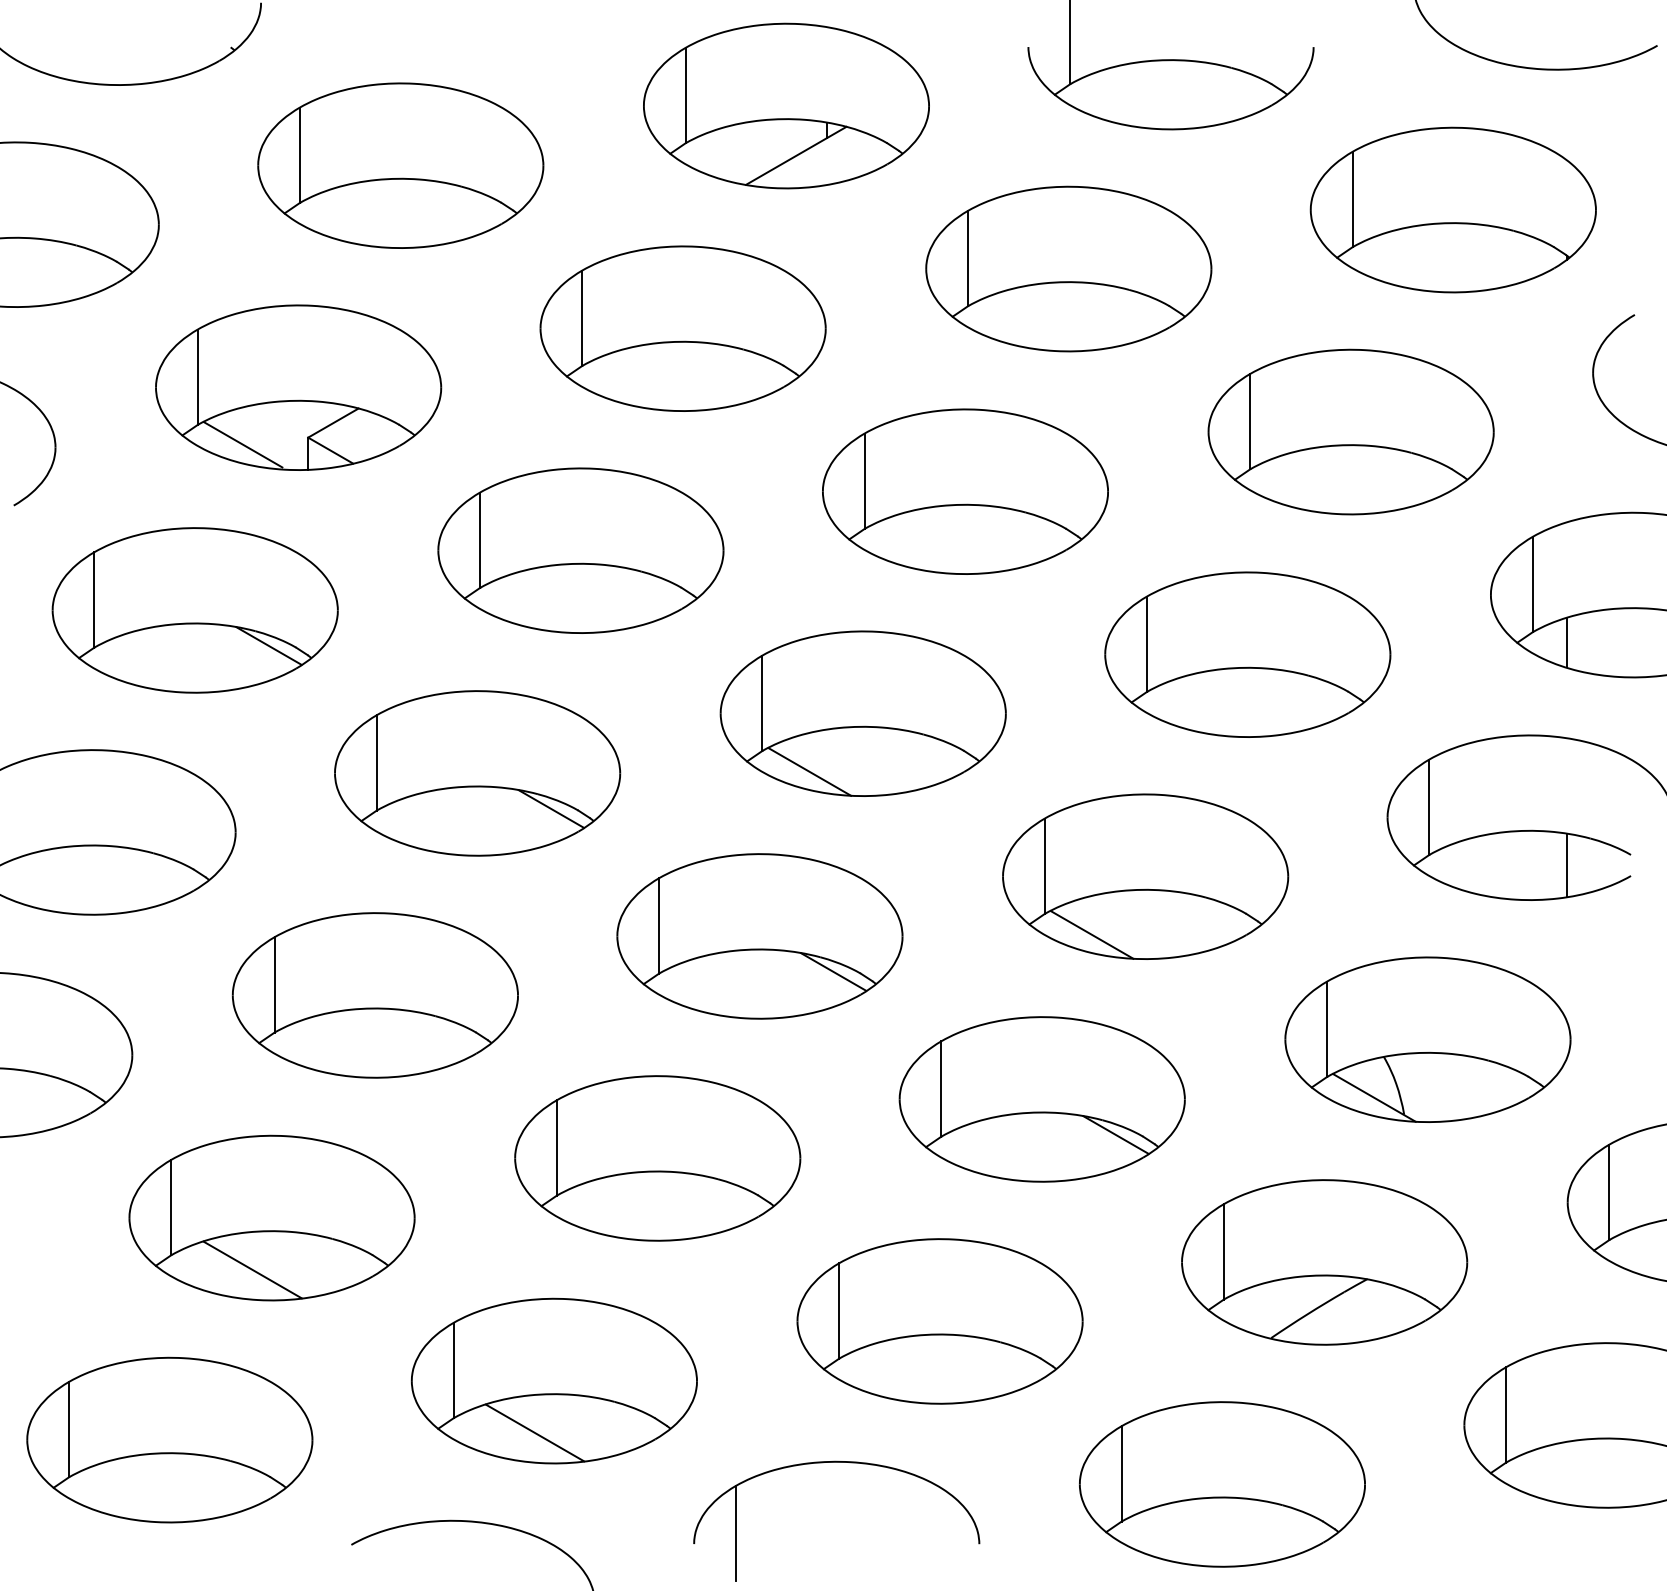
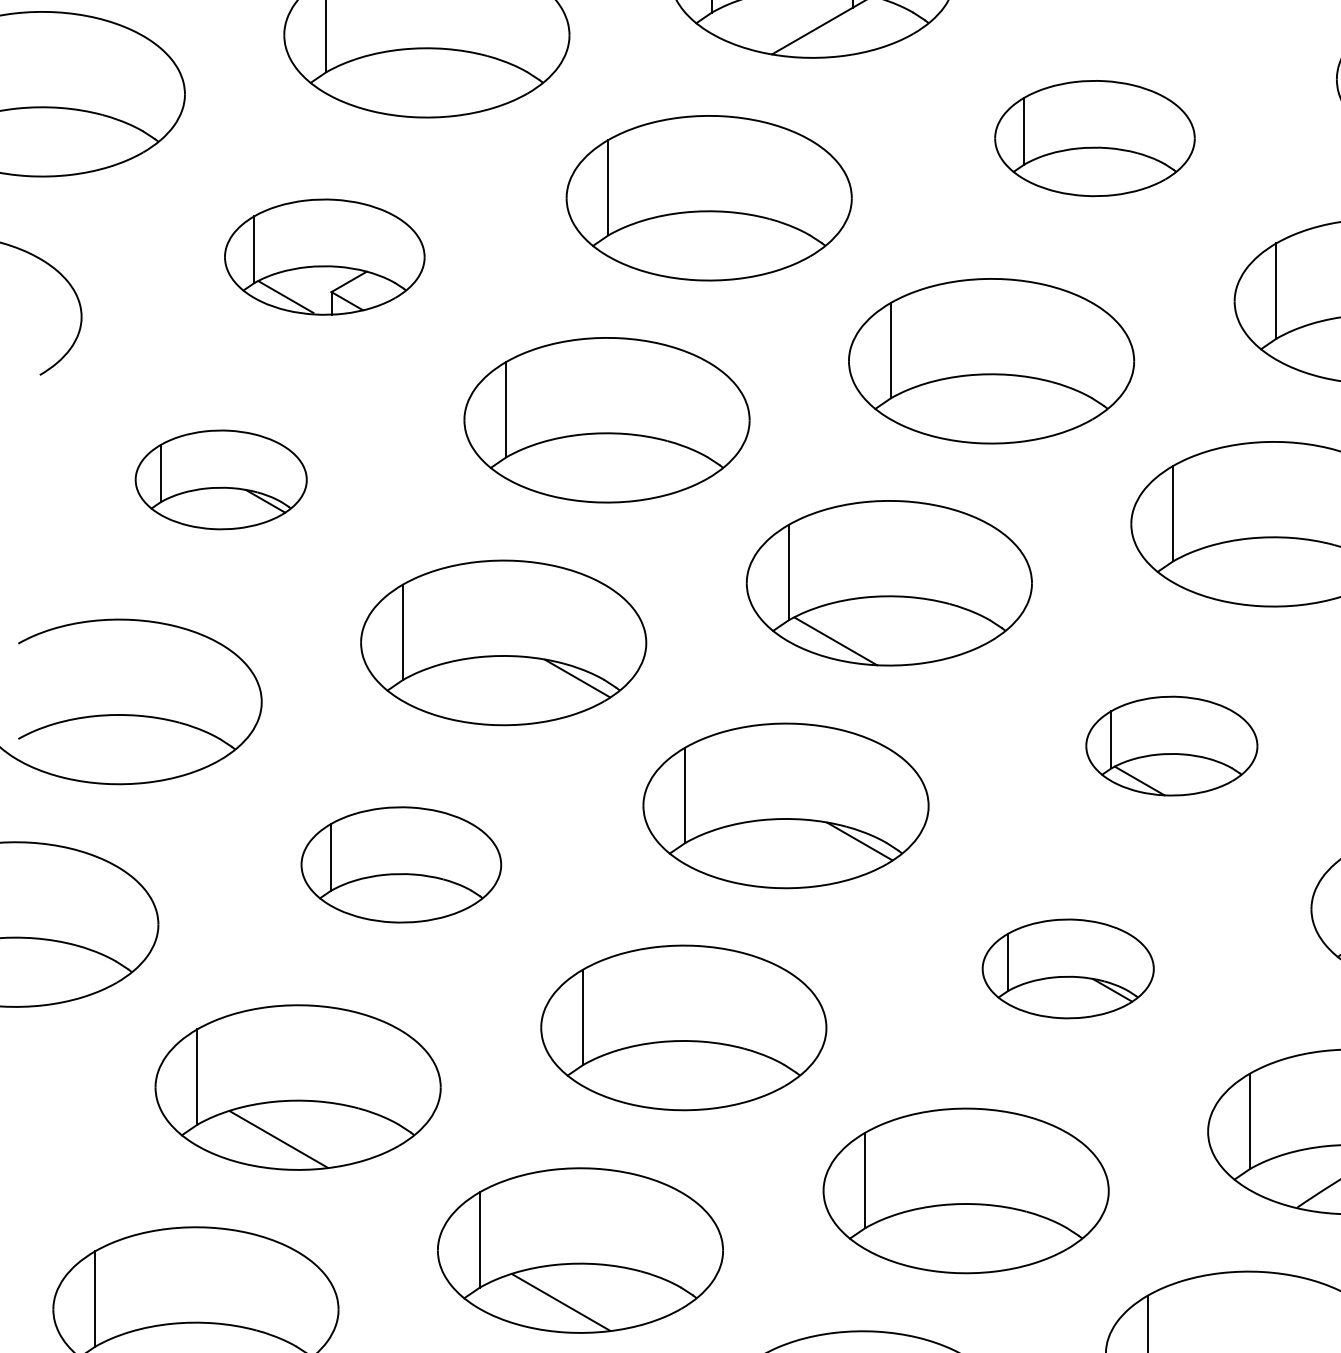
part: (1068, 268) -> (1094, 137), size x0.7
part: (298, 387) -> (324, 256), size x0.7
part: (194, 610) -> (220, 479), size x0.6
part: (1145, 876) -> (1171, 745), size x0.6
part: (374, 995) -> (400, 864), size x0.7
part: (1041, 1099) -> (1067, 968), size x0.6

